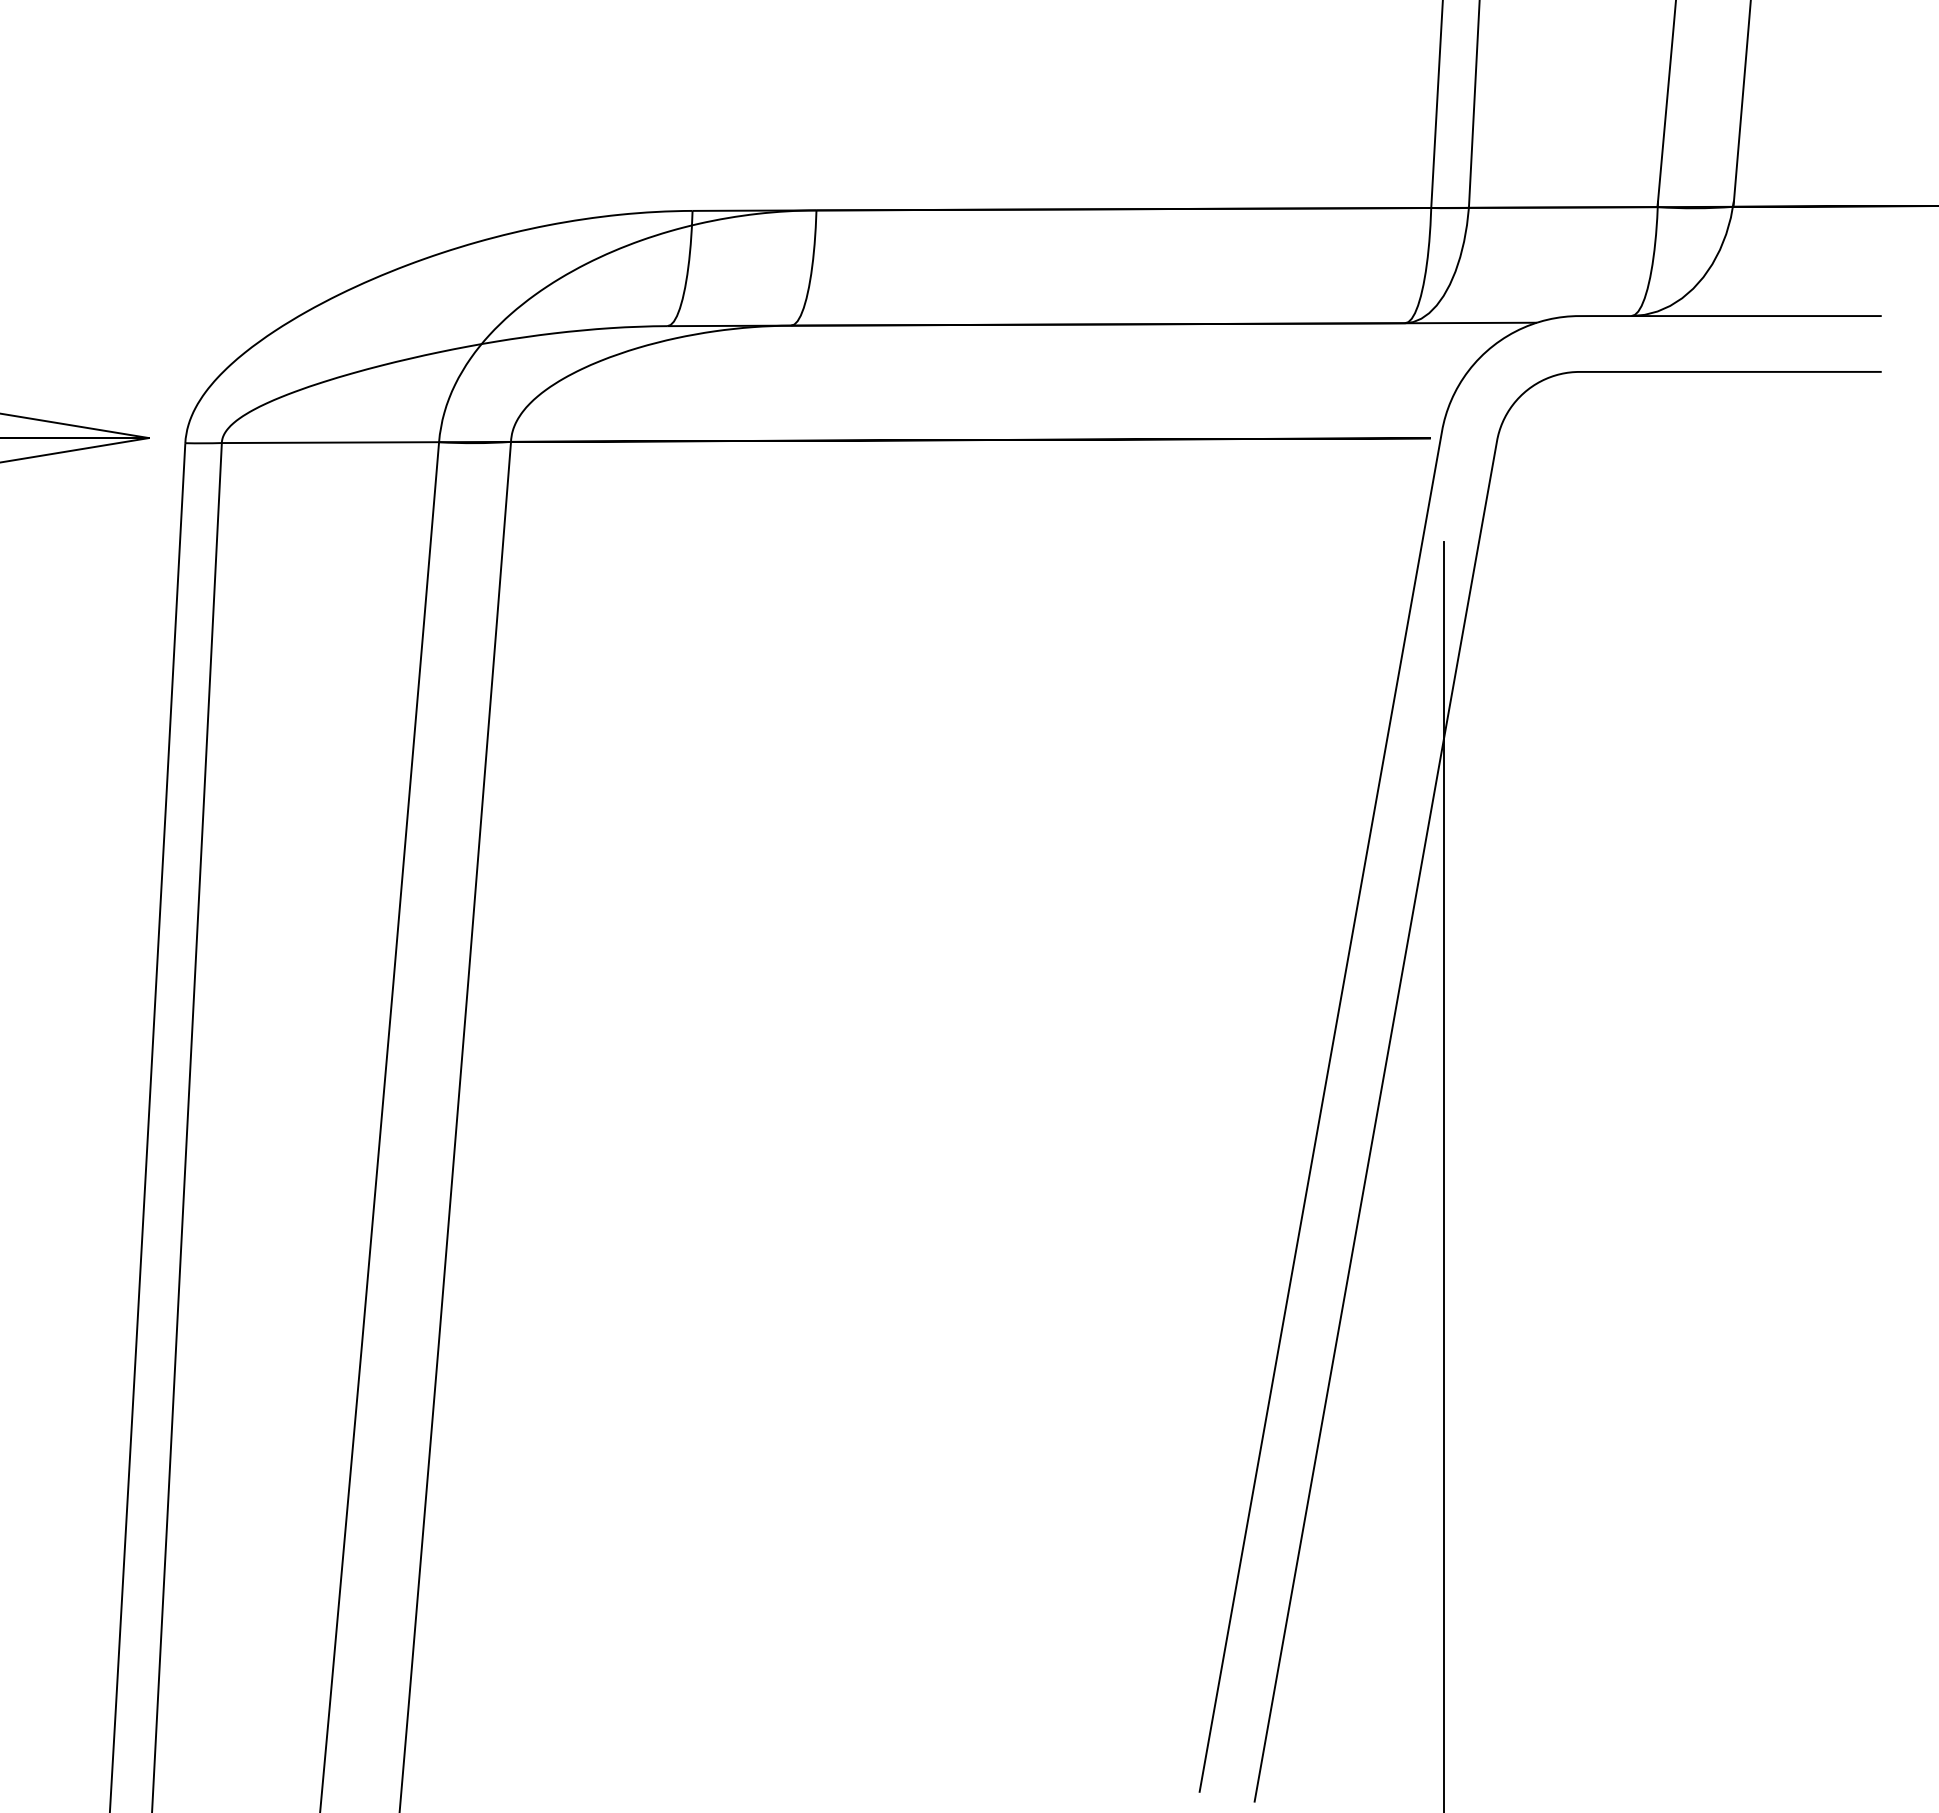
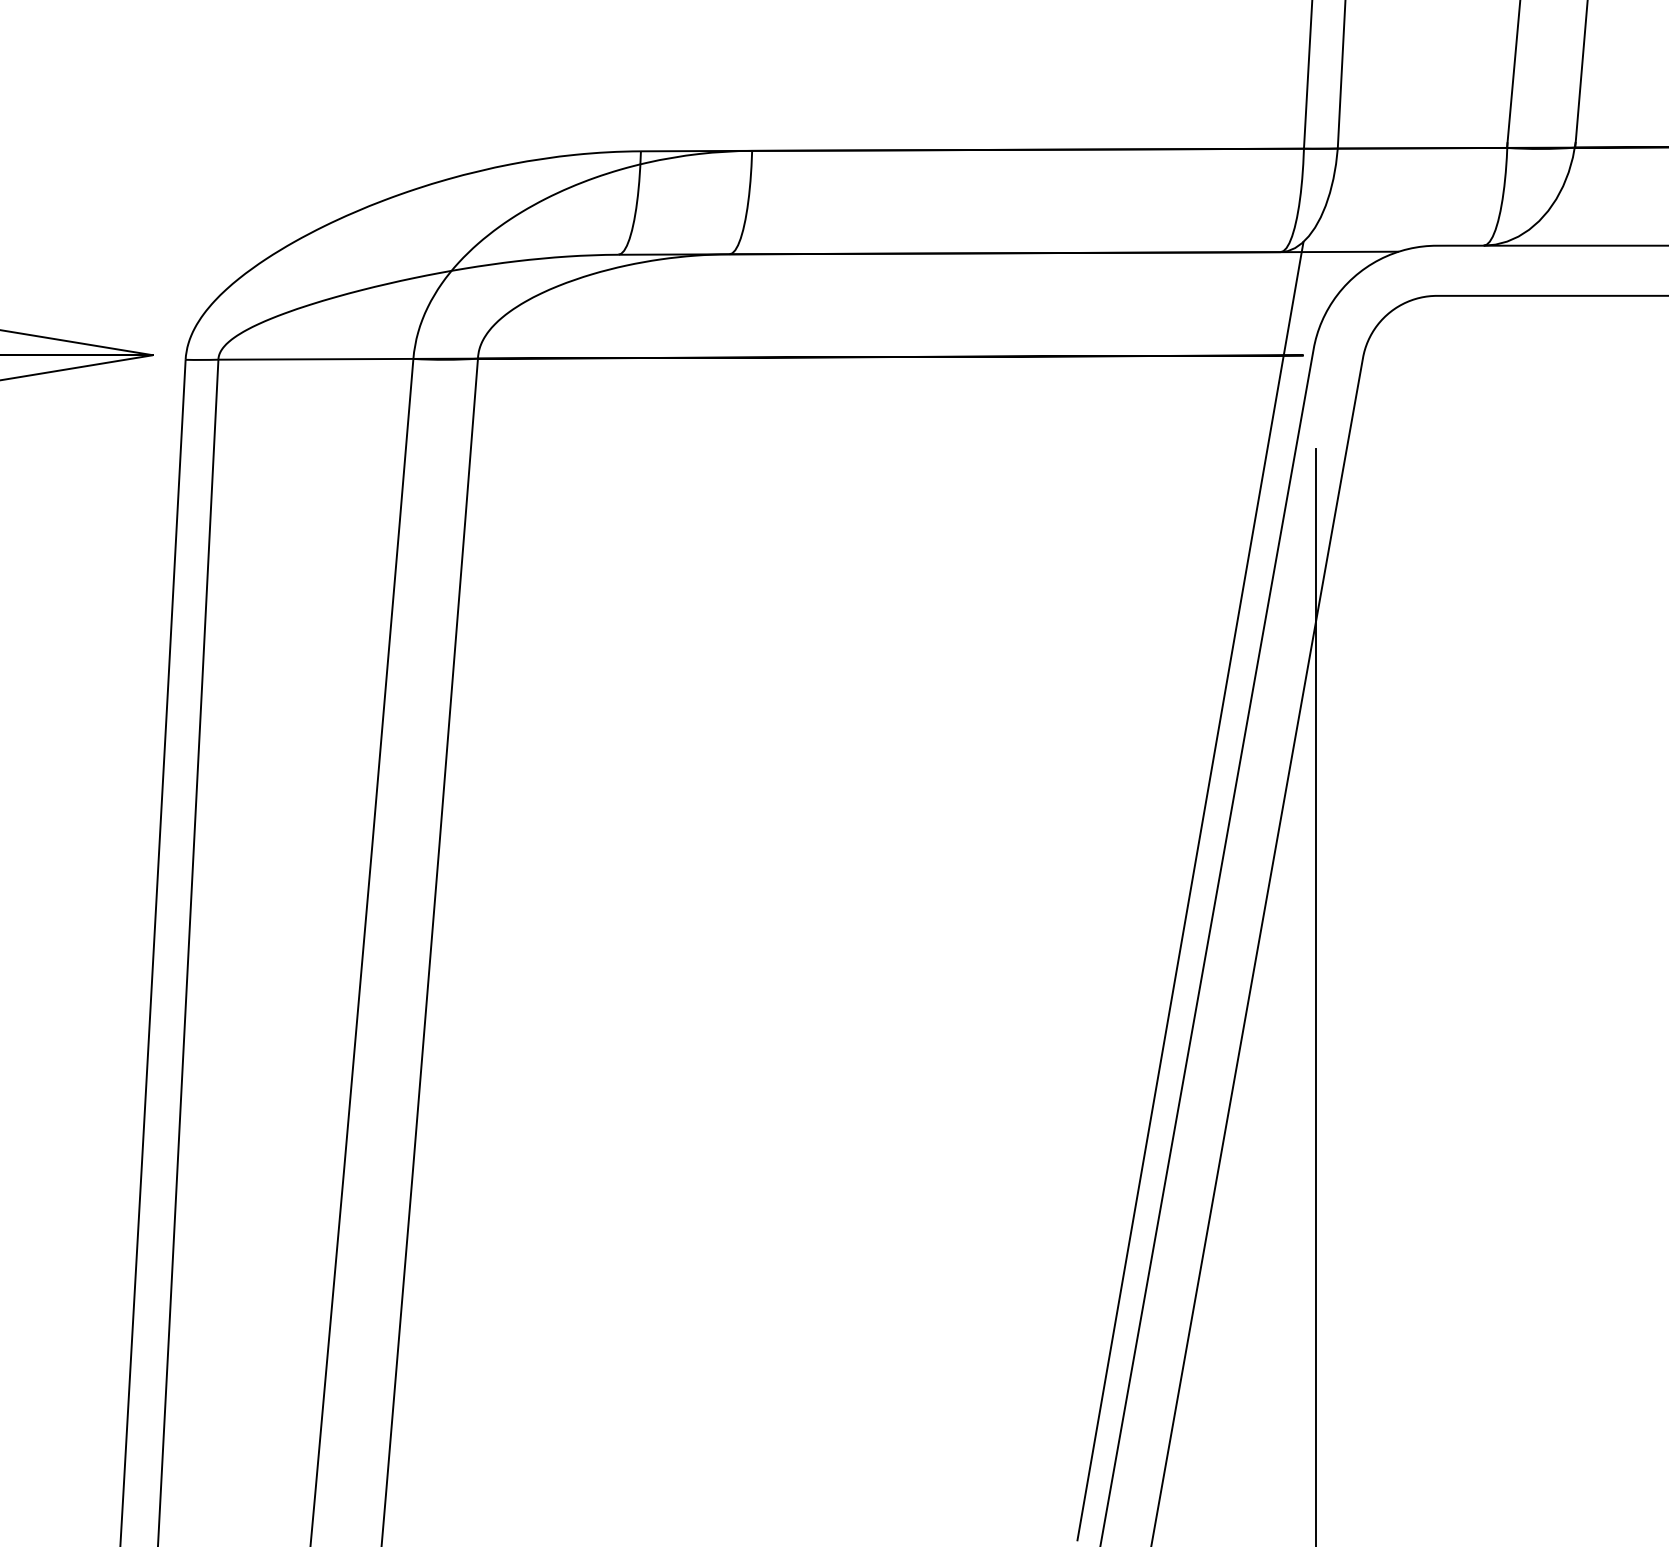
line: (1304, 1035) -> (1190, 891), added

